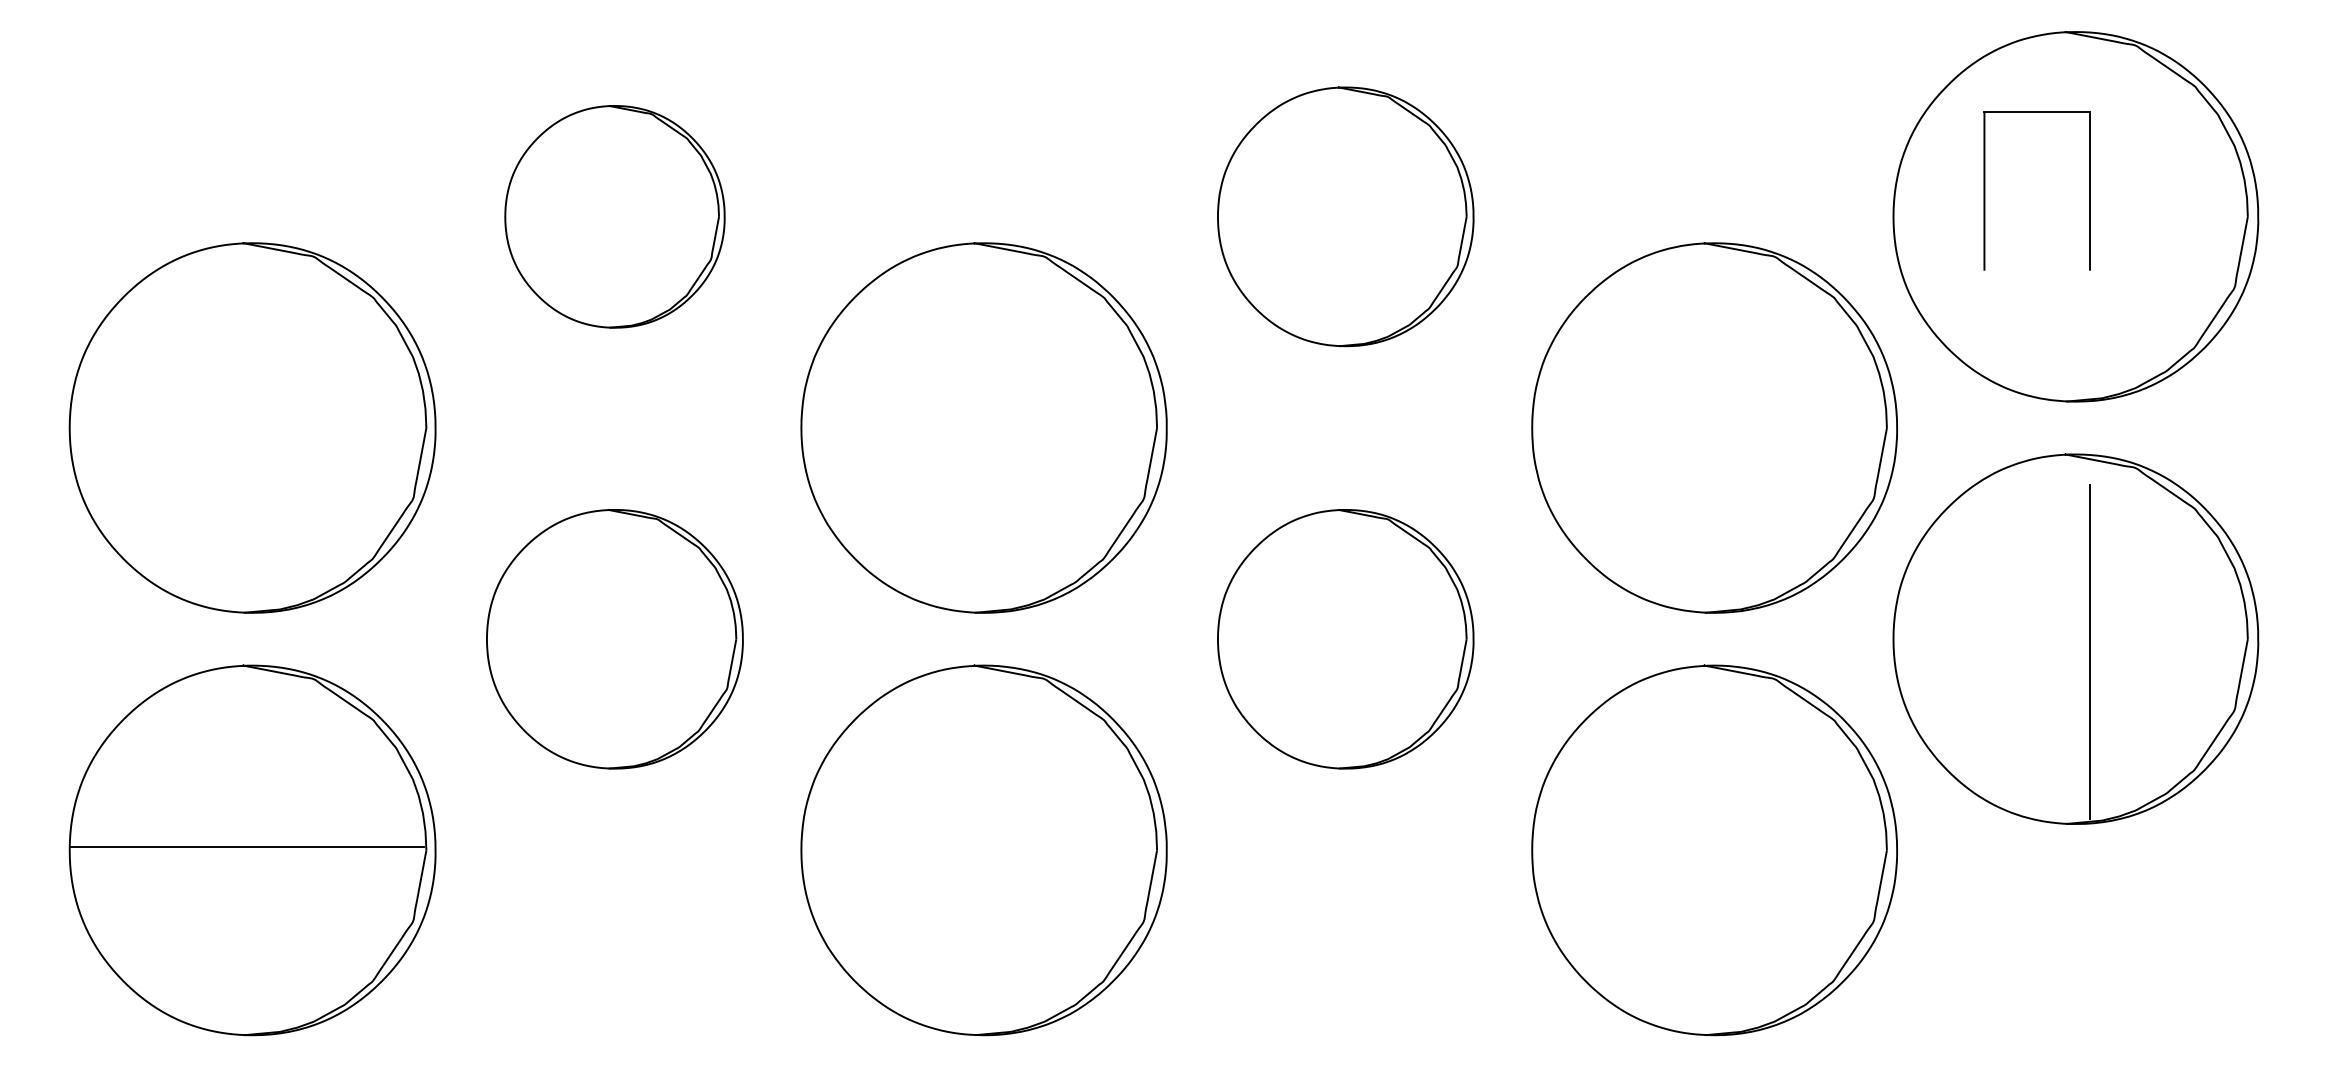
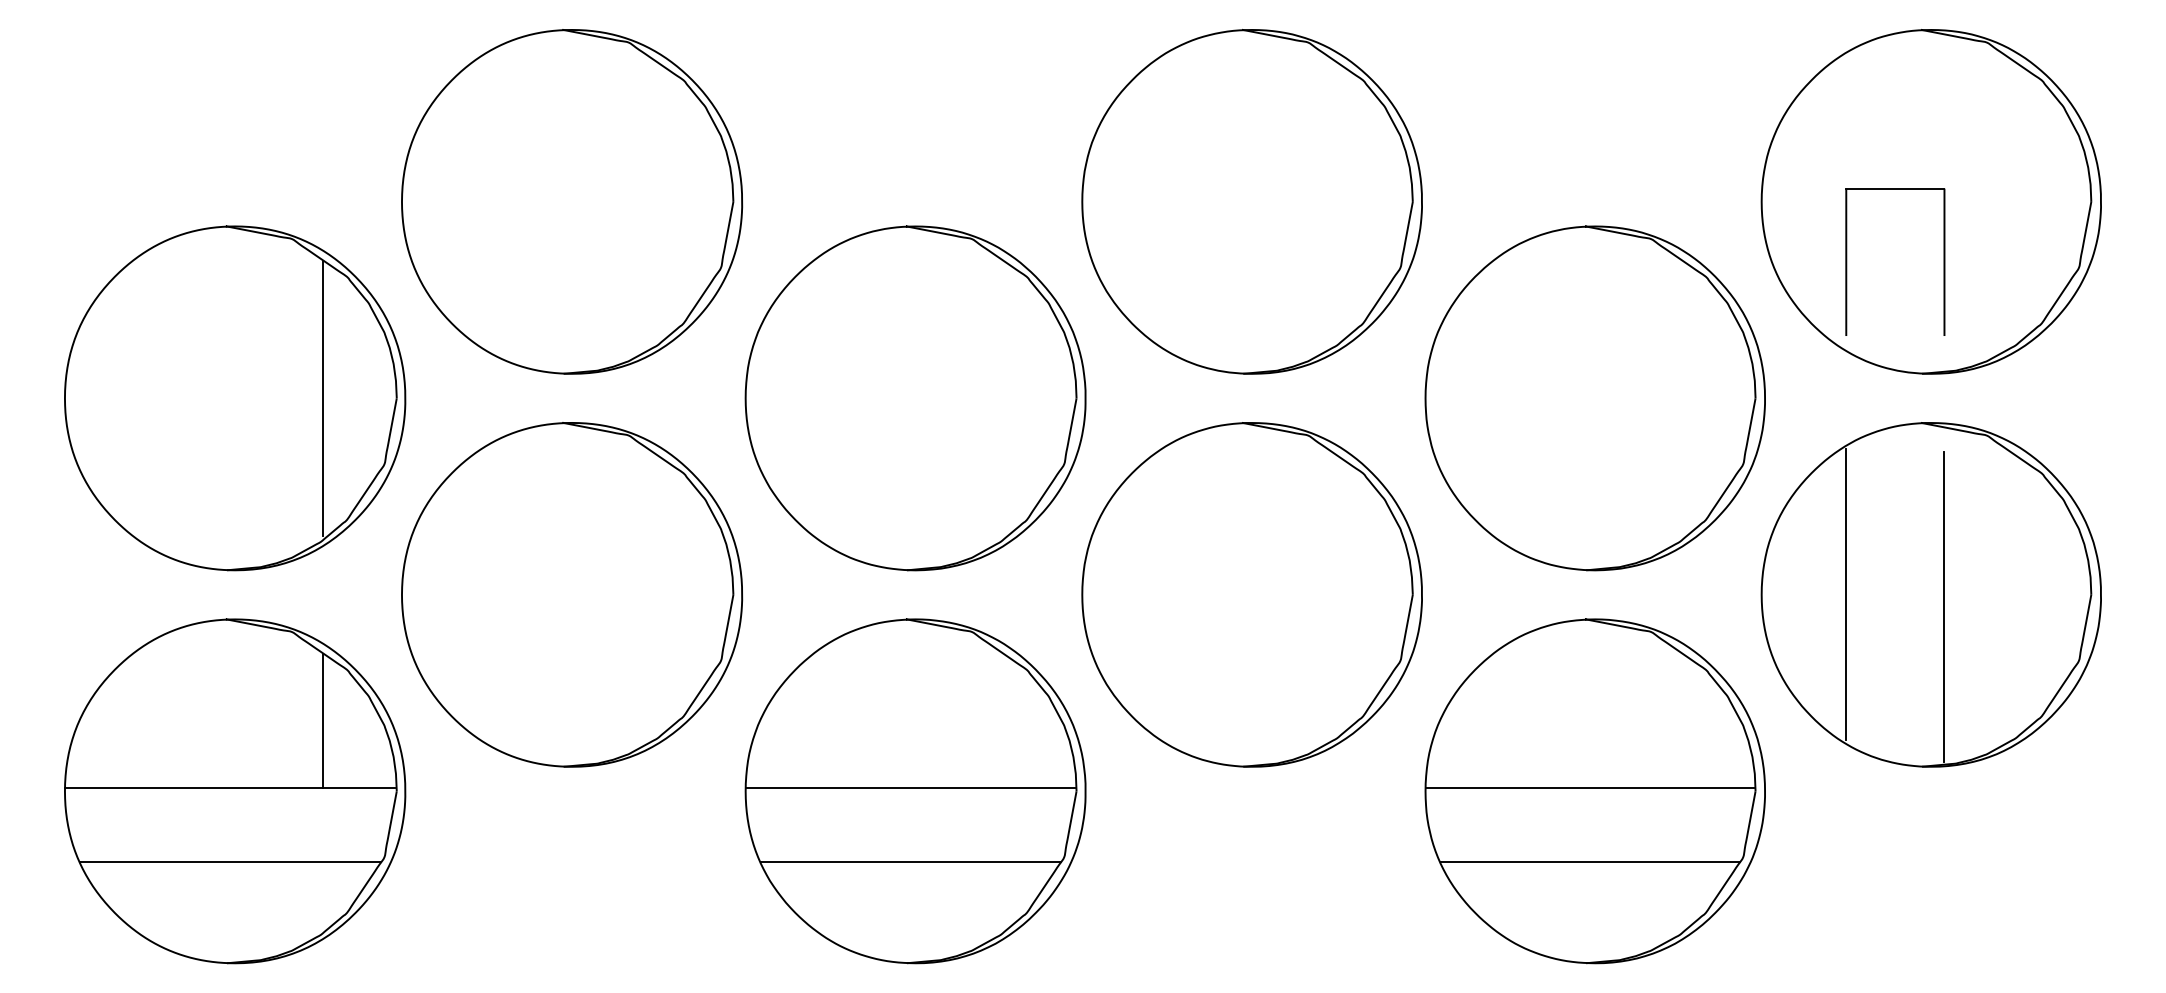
part: (1985, 190) -> (1847, 261), moved
part: (615, 216) -> (572, 201), size x1.67
part: (1345, 216) -> (1251, 201), size x1.43
line: (347, 428) -> (323, 398), added
part: (615, 638) -> (572, 594), size x1.43
part: (1345, 638) -> (1251, 594), size x1.43
line: (1984, 638) -> (1846, 594), added
line: (347, 774) -> (323, 720), added
line: (978, 846) -> (910, 787), added
line: (1708, 846) -> (1589, 787), added
line: (247, 925) -> (230, 861), added
line: (978, 925) -> (910, 861), added
line: (1709, 925) -> (1590, 861), added

